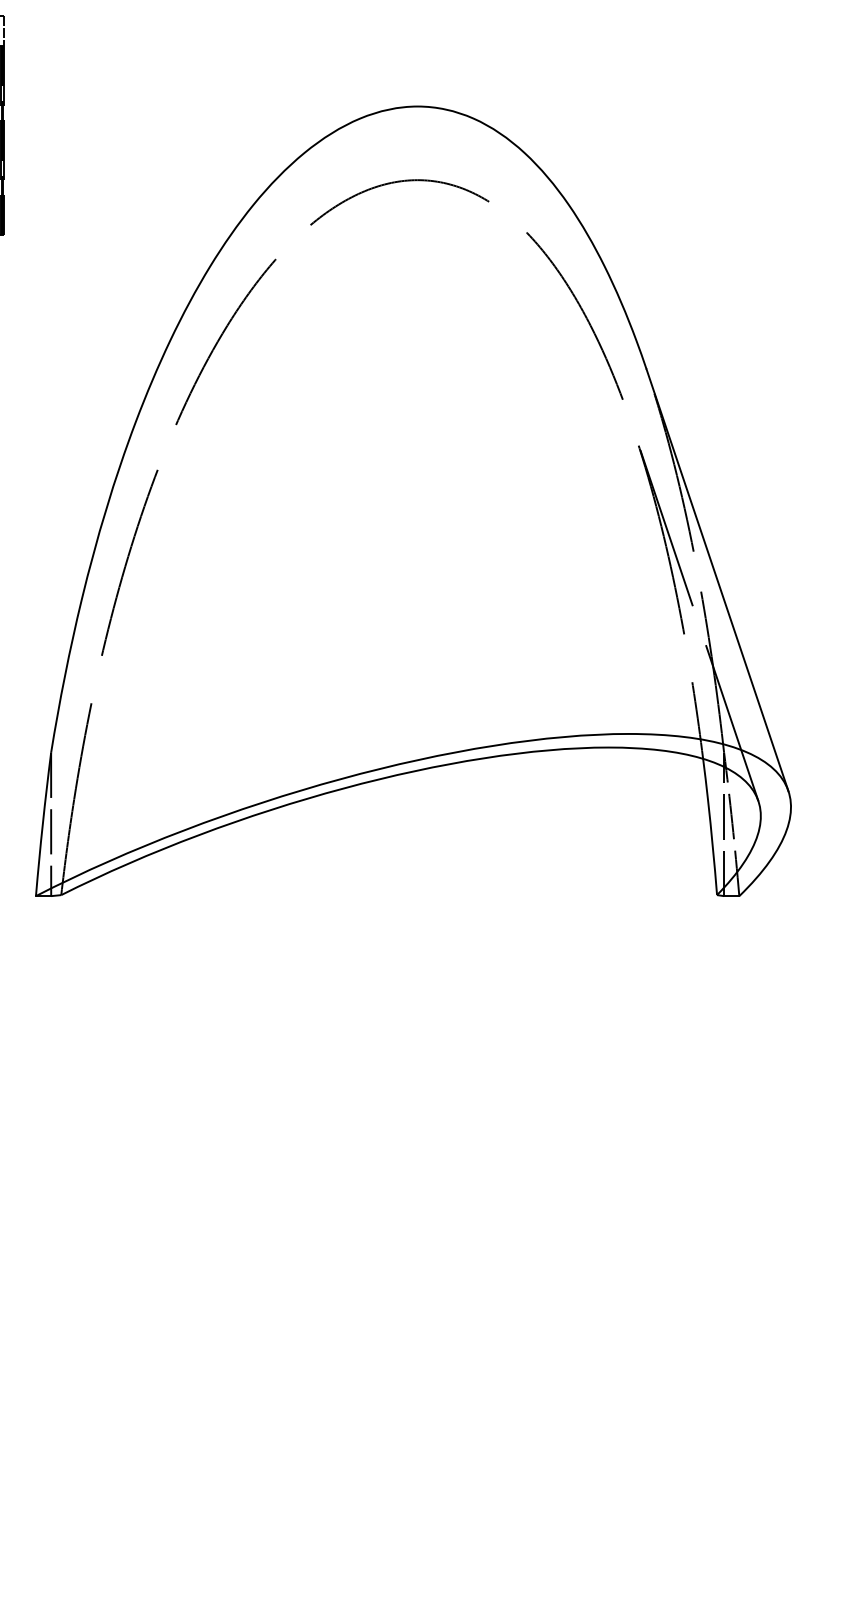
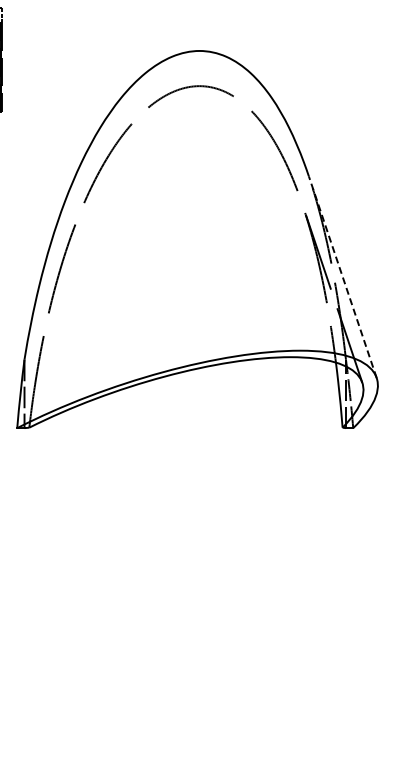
line: (716, 578) -> (342, 276), solid -> dashed

